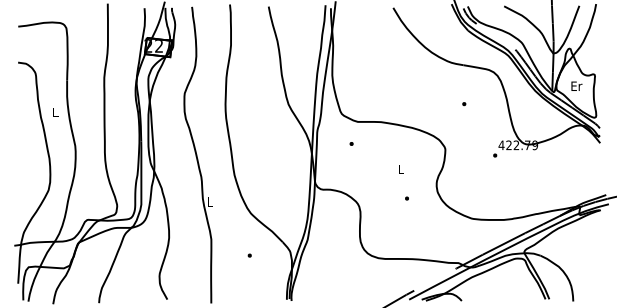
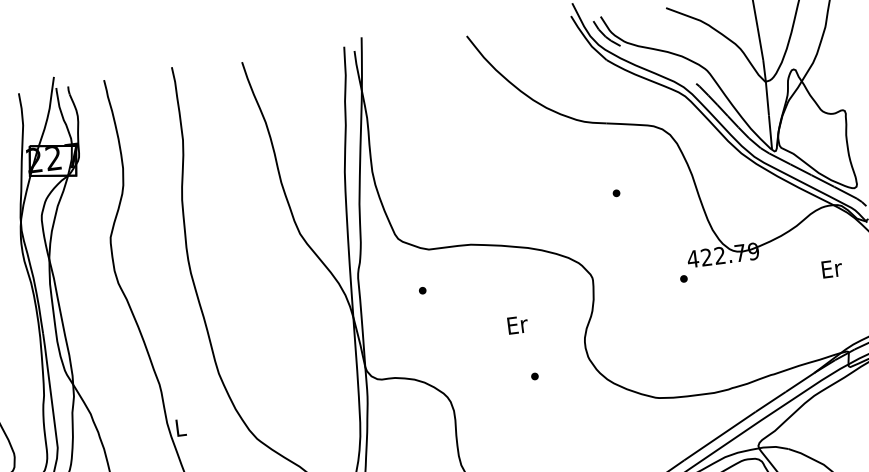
text: (576, 85) -> (831, 267), moved
text: (400, 168) -> (516, 323), L -> Er

